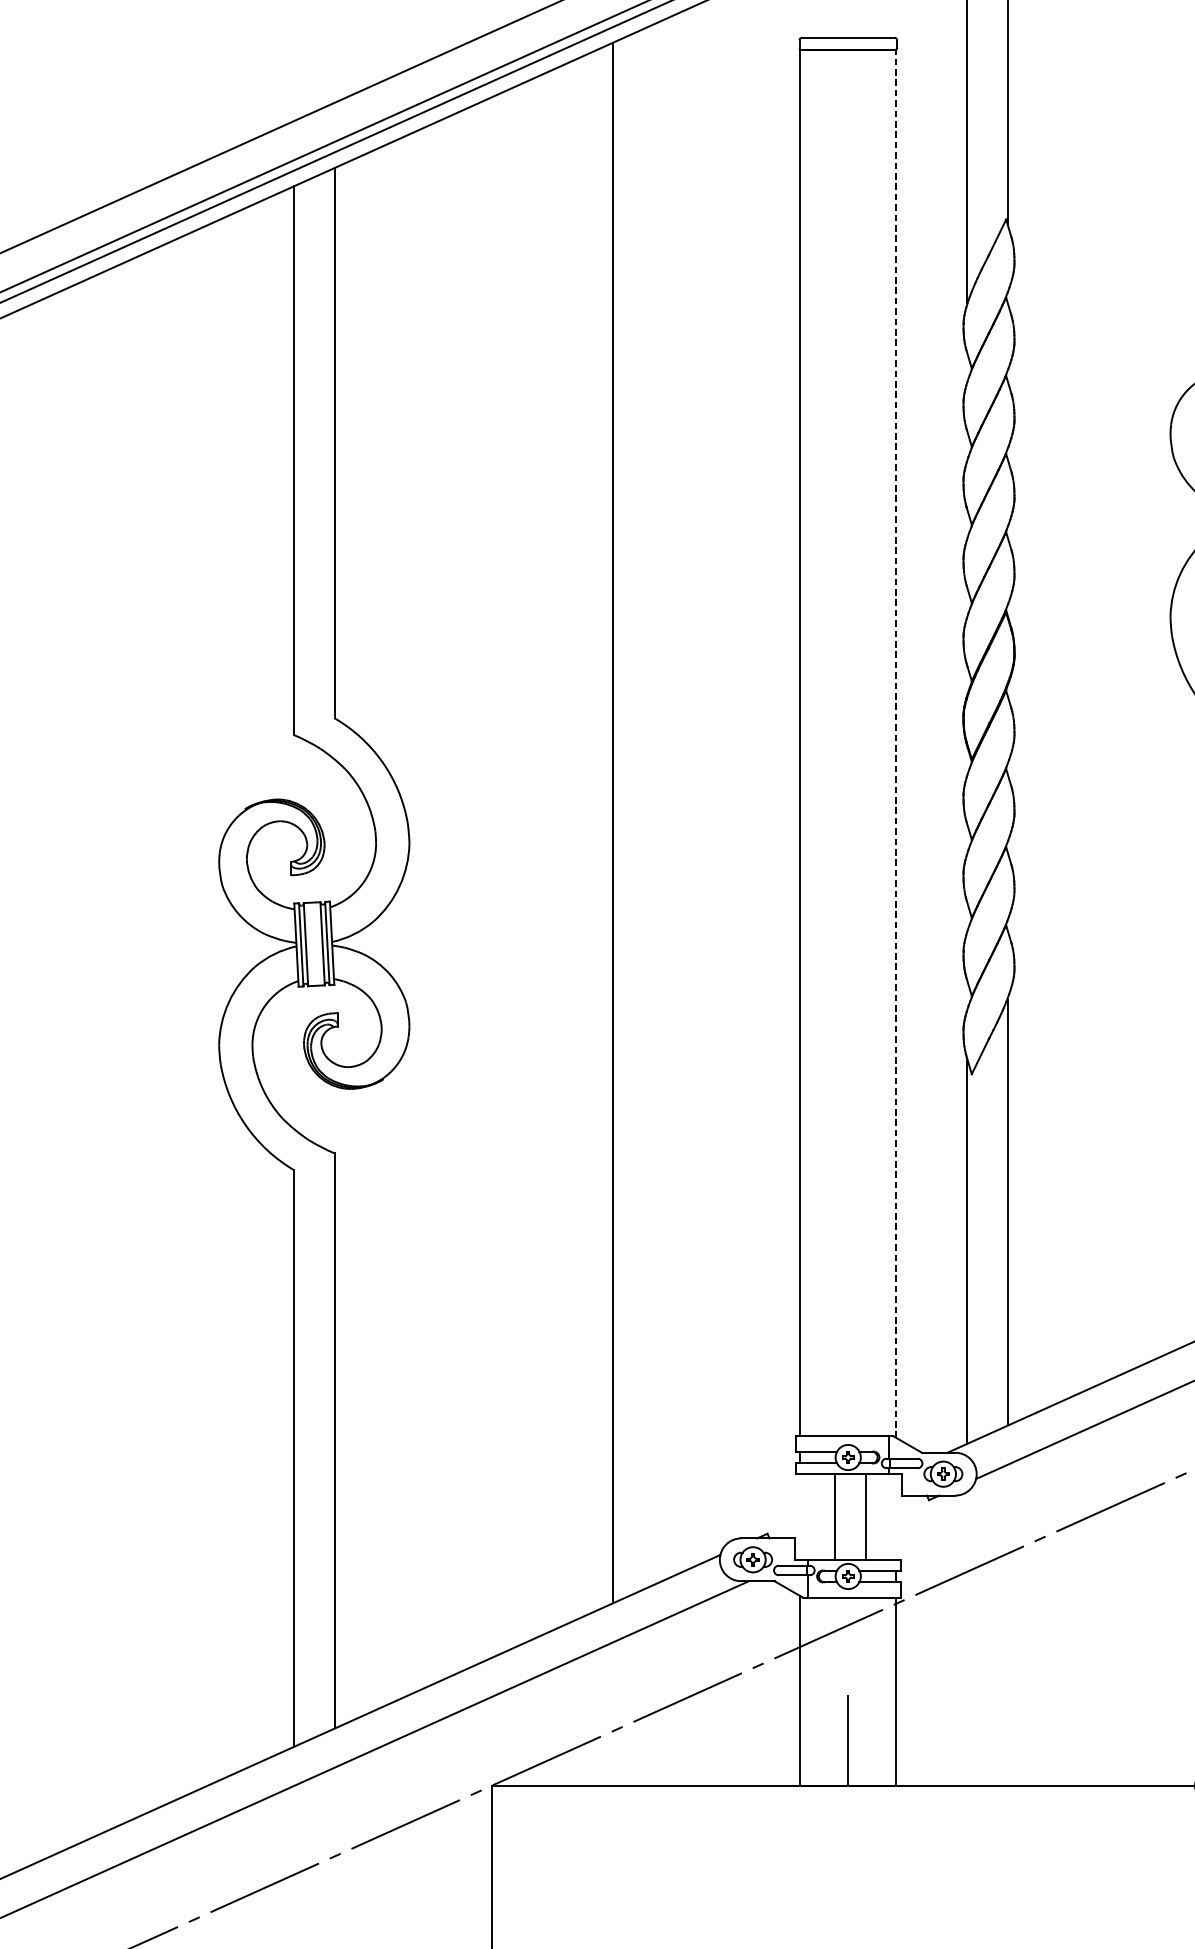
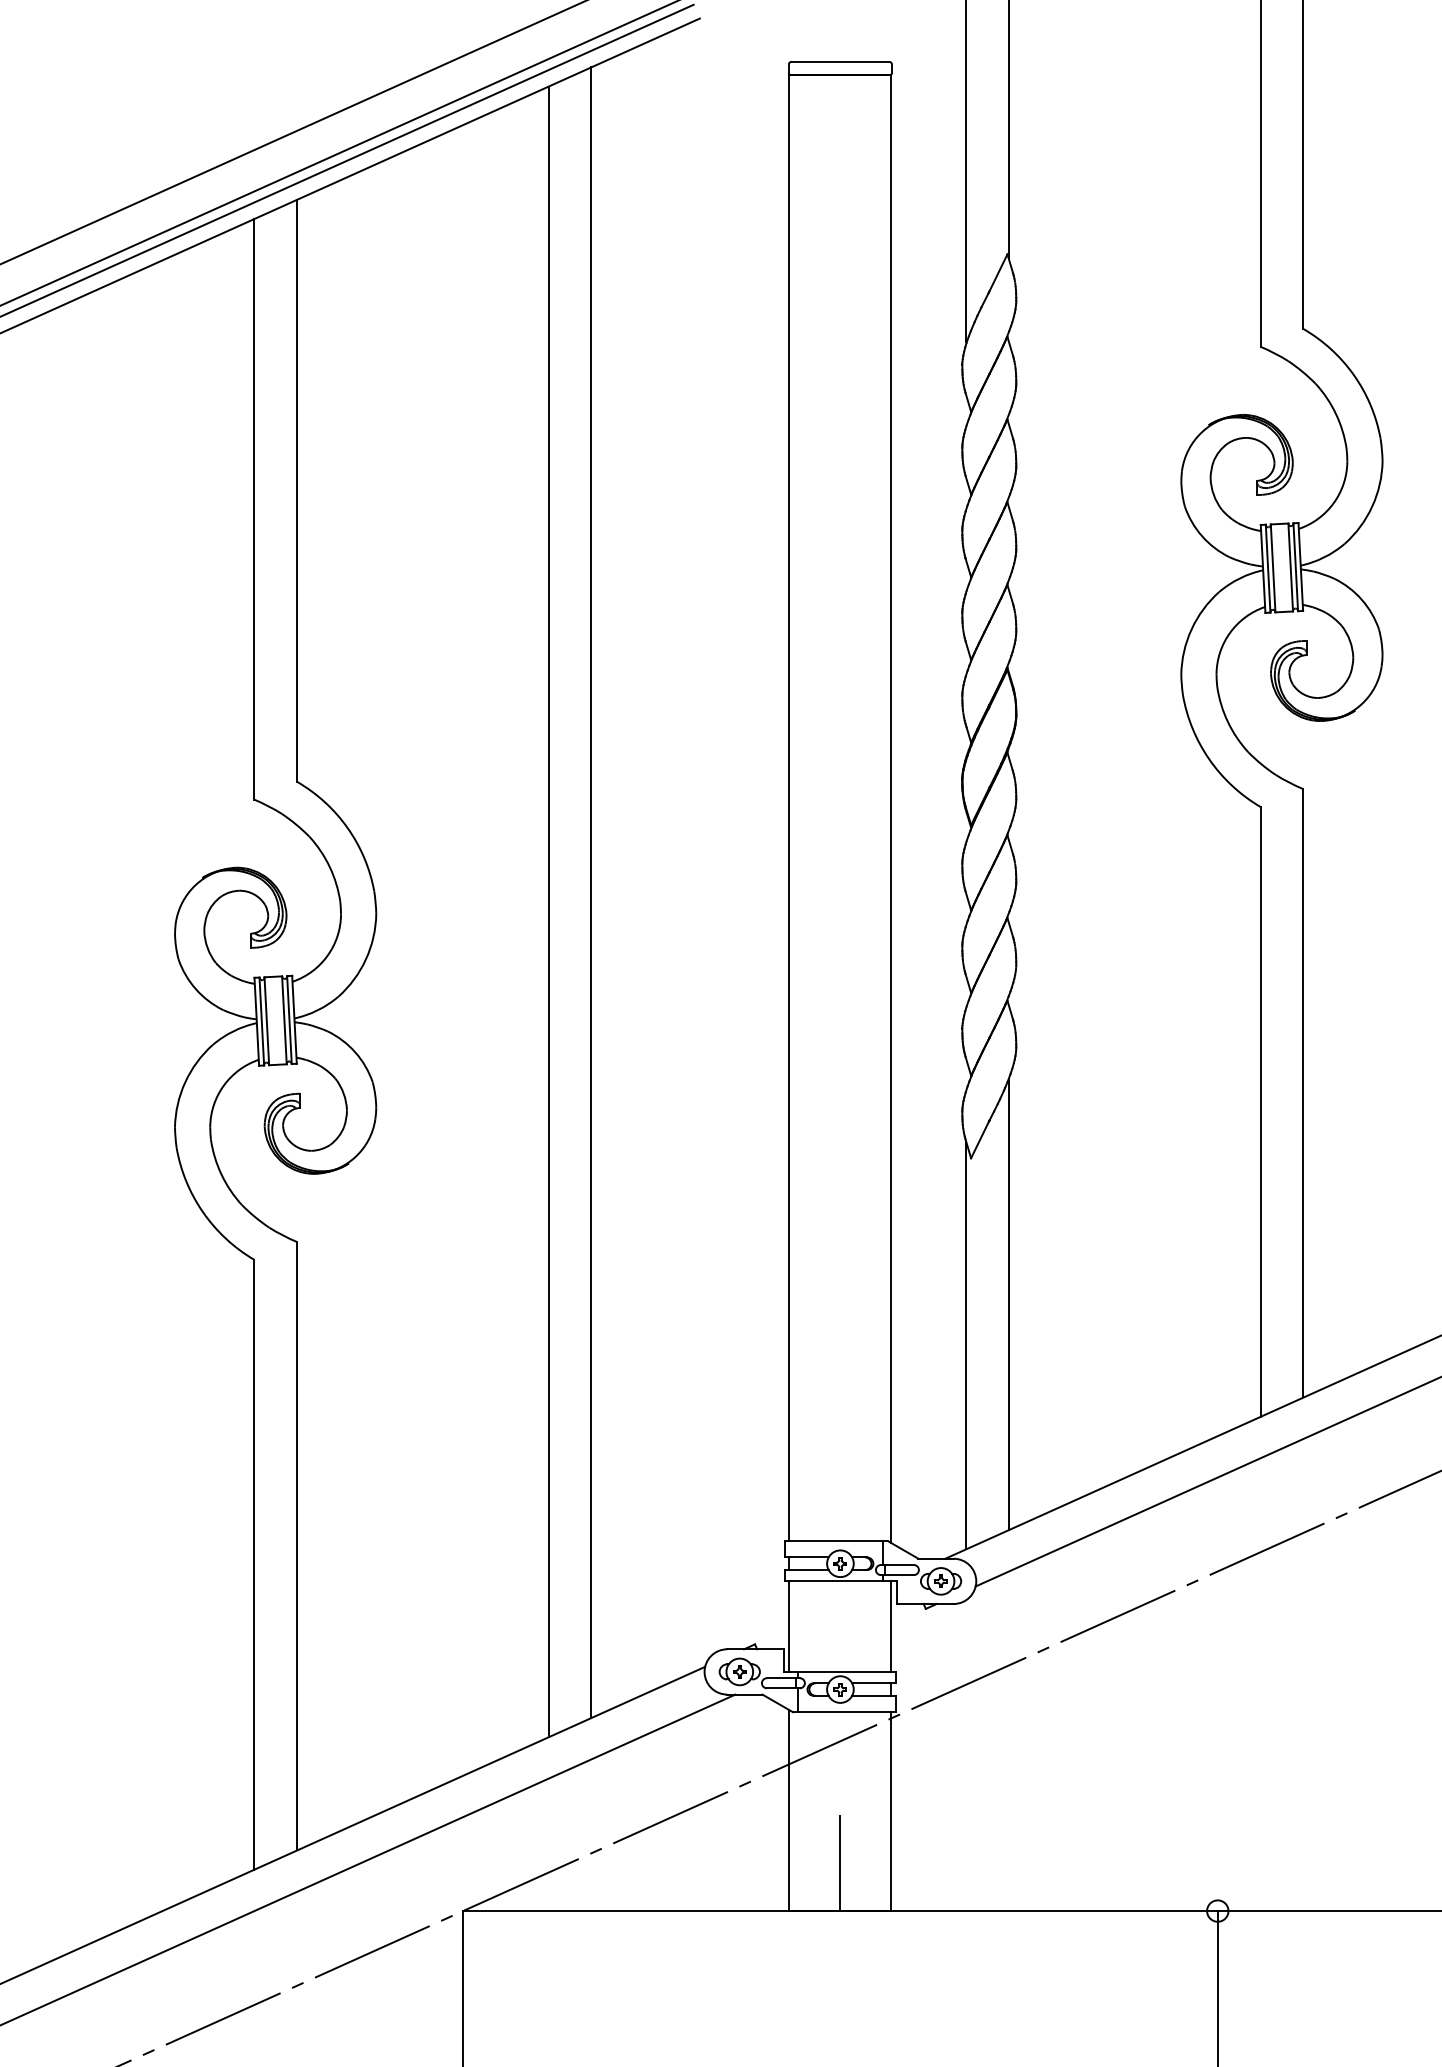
line: (896, 743) -> (891, 808), dashed -> solid
line: (572, 840) -> (548, 911), added
line: (835, 1516) -> (891, 1626), moved
line: (866, 1516) -> (789, 1626), moved

